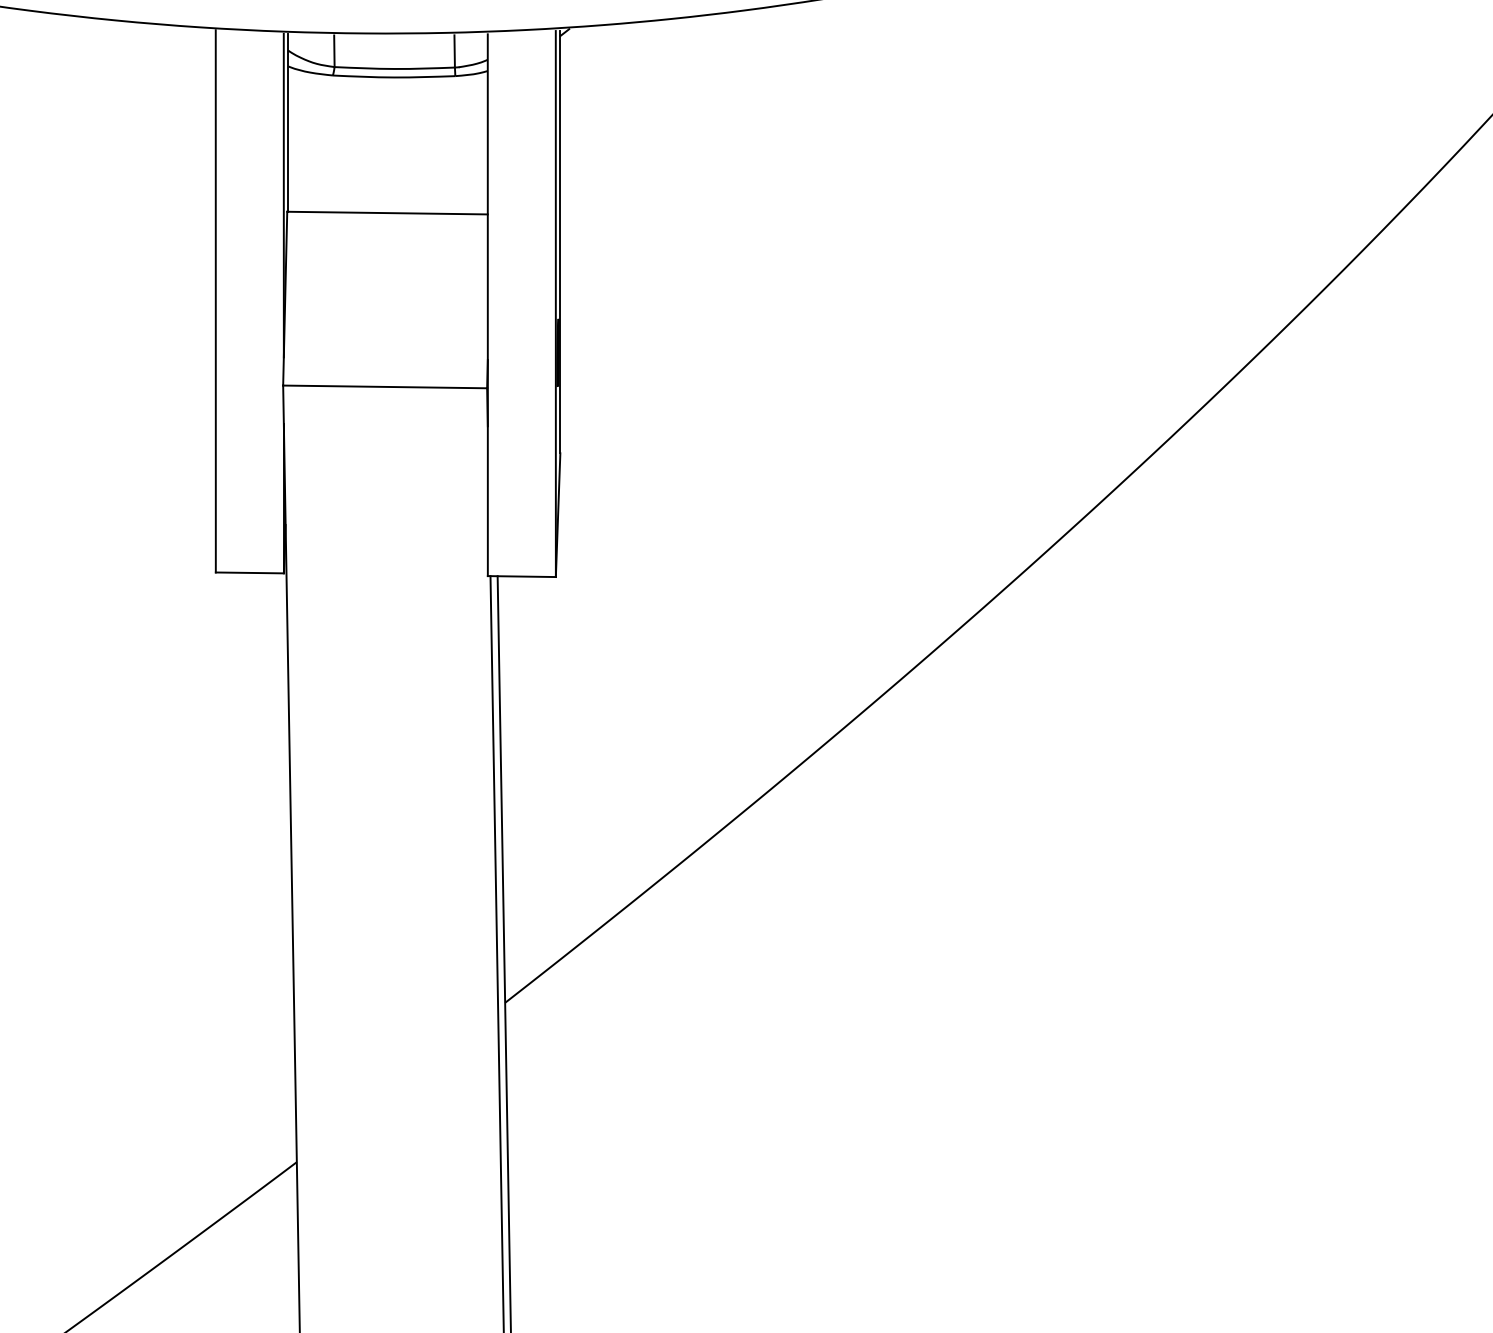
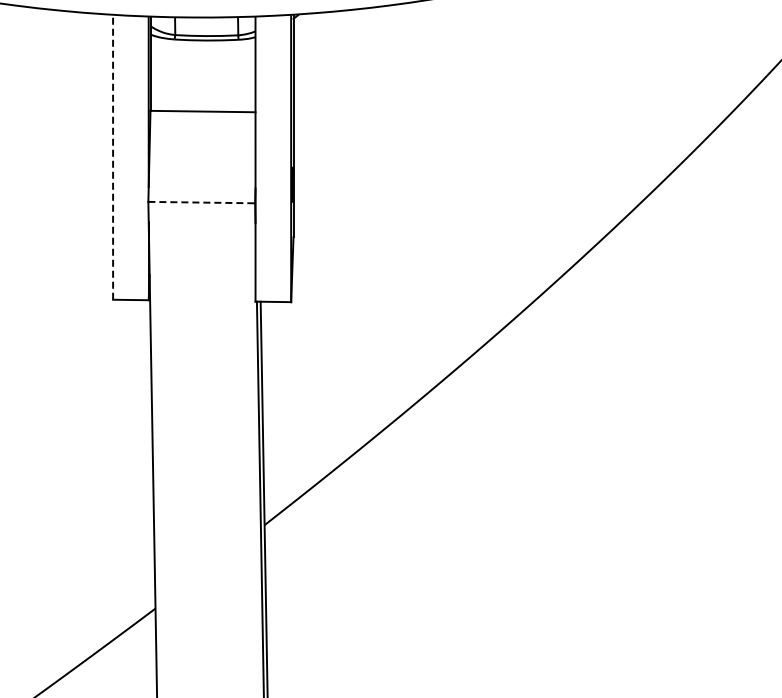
line: (216, 300) -> (113, 157), solid -> dashed
line: (386, 386) -> (202, 202), solid -> dashed

